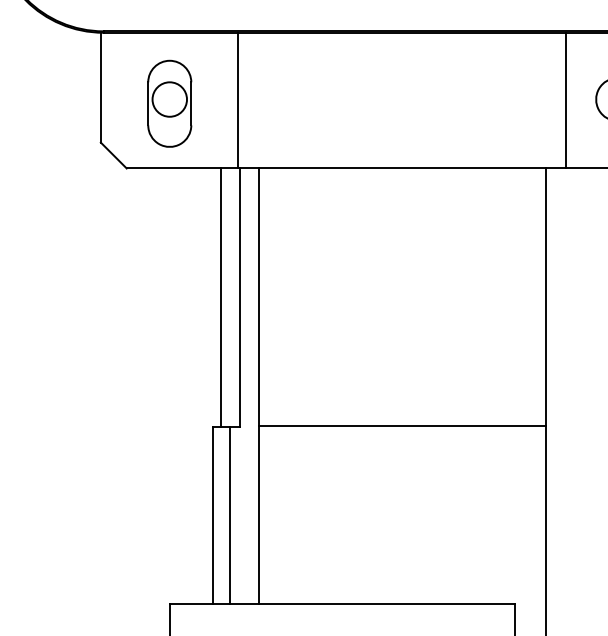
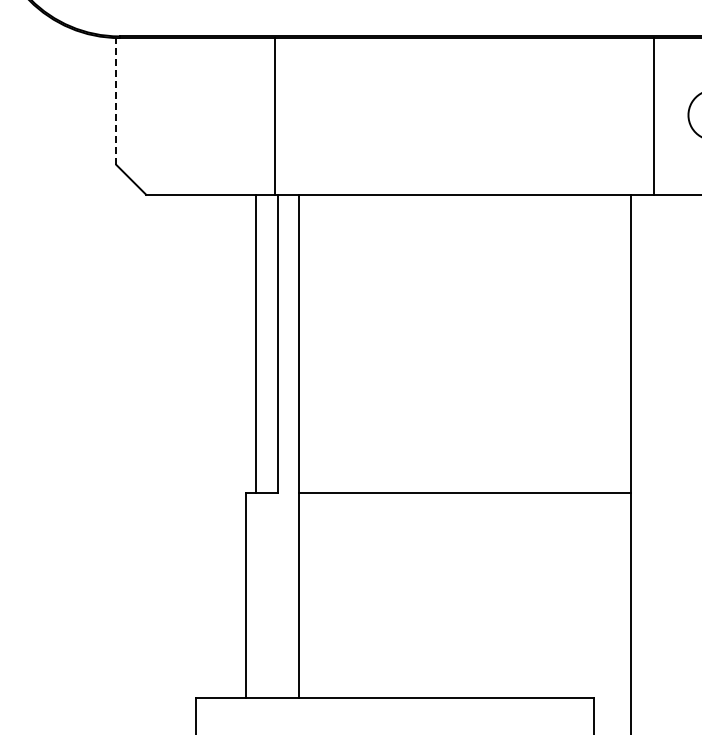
line: (100, 87) -> (116, 101), solid -> dashed
part: (169, 103) -> (195, 119), removed
line: (229, 515) -> (265, 595), removed

